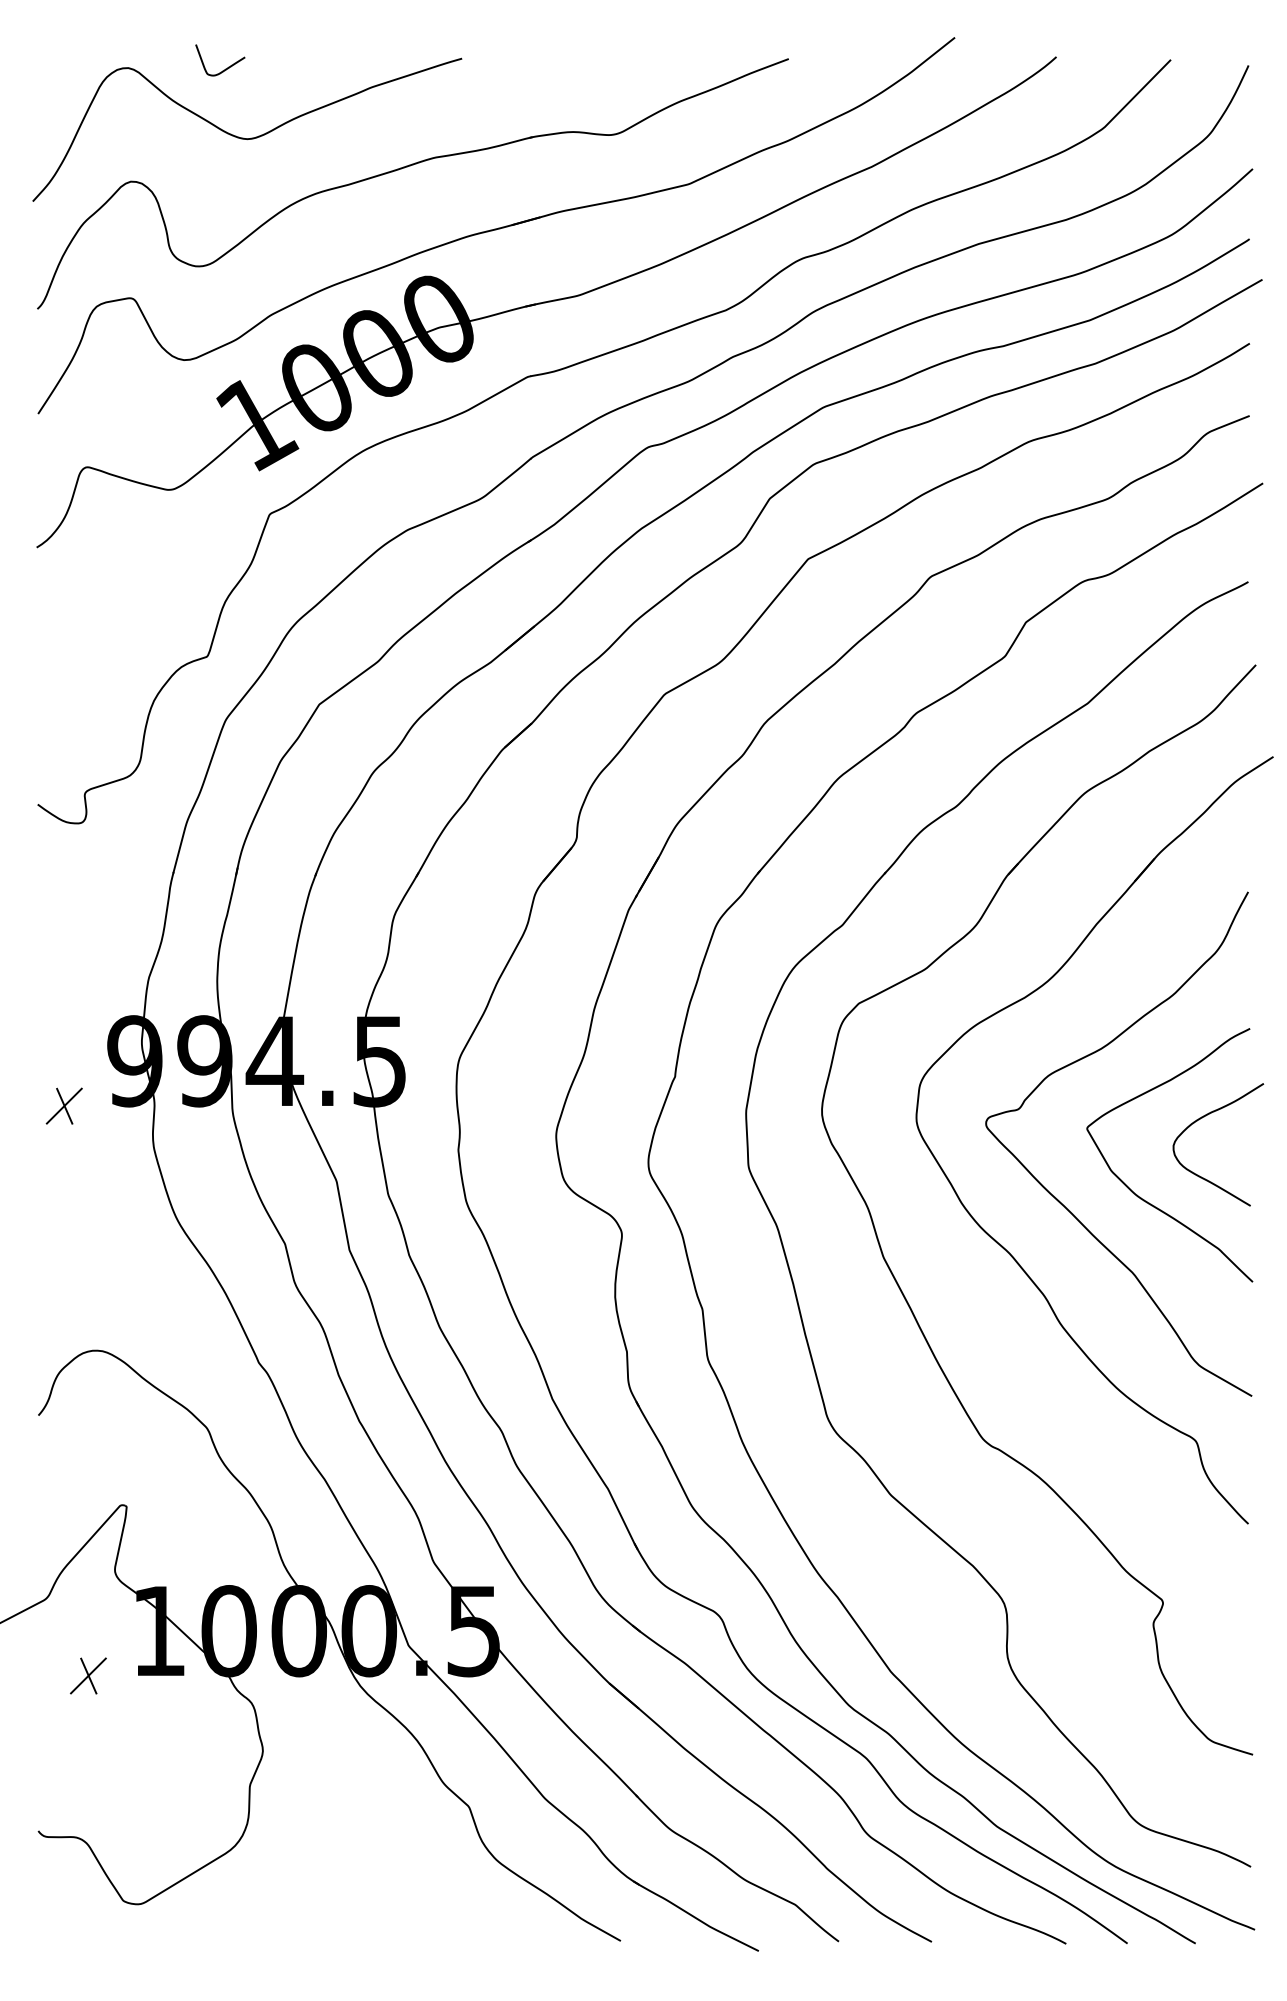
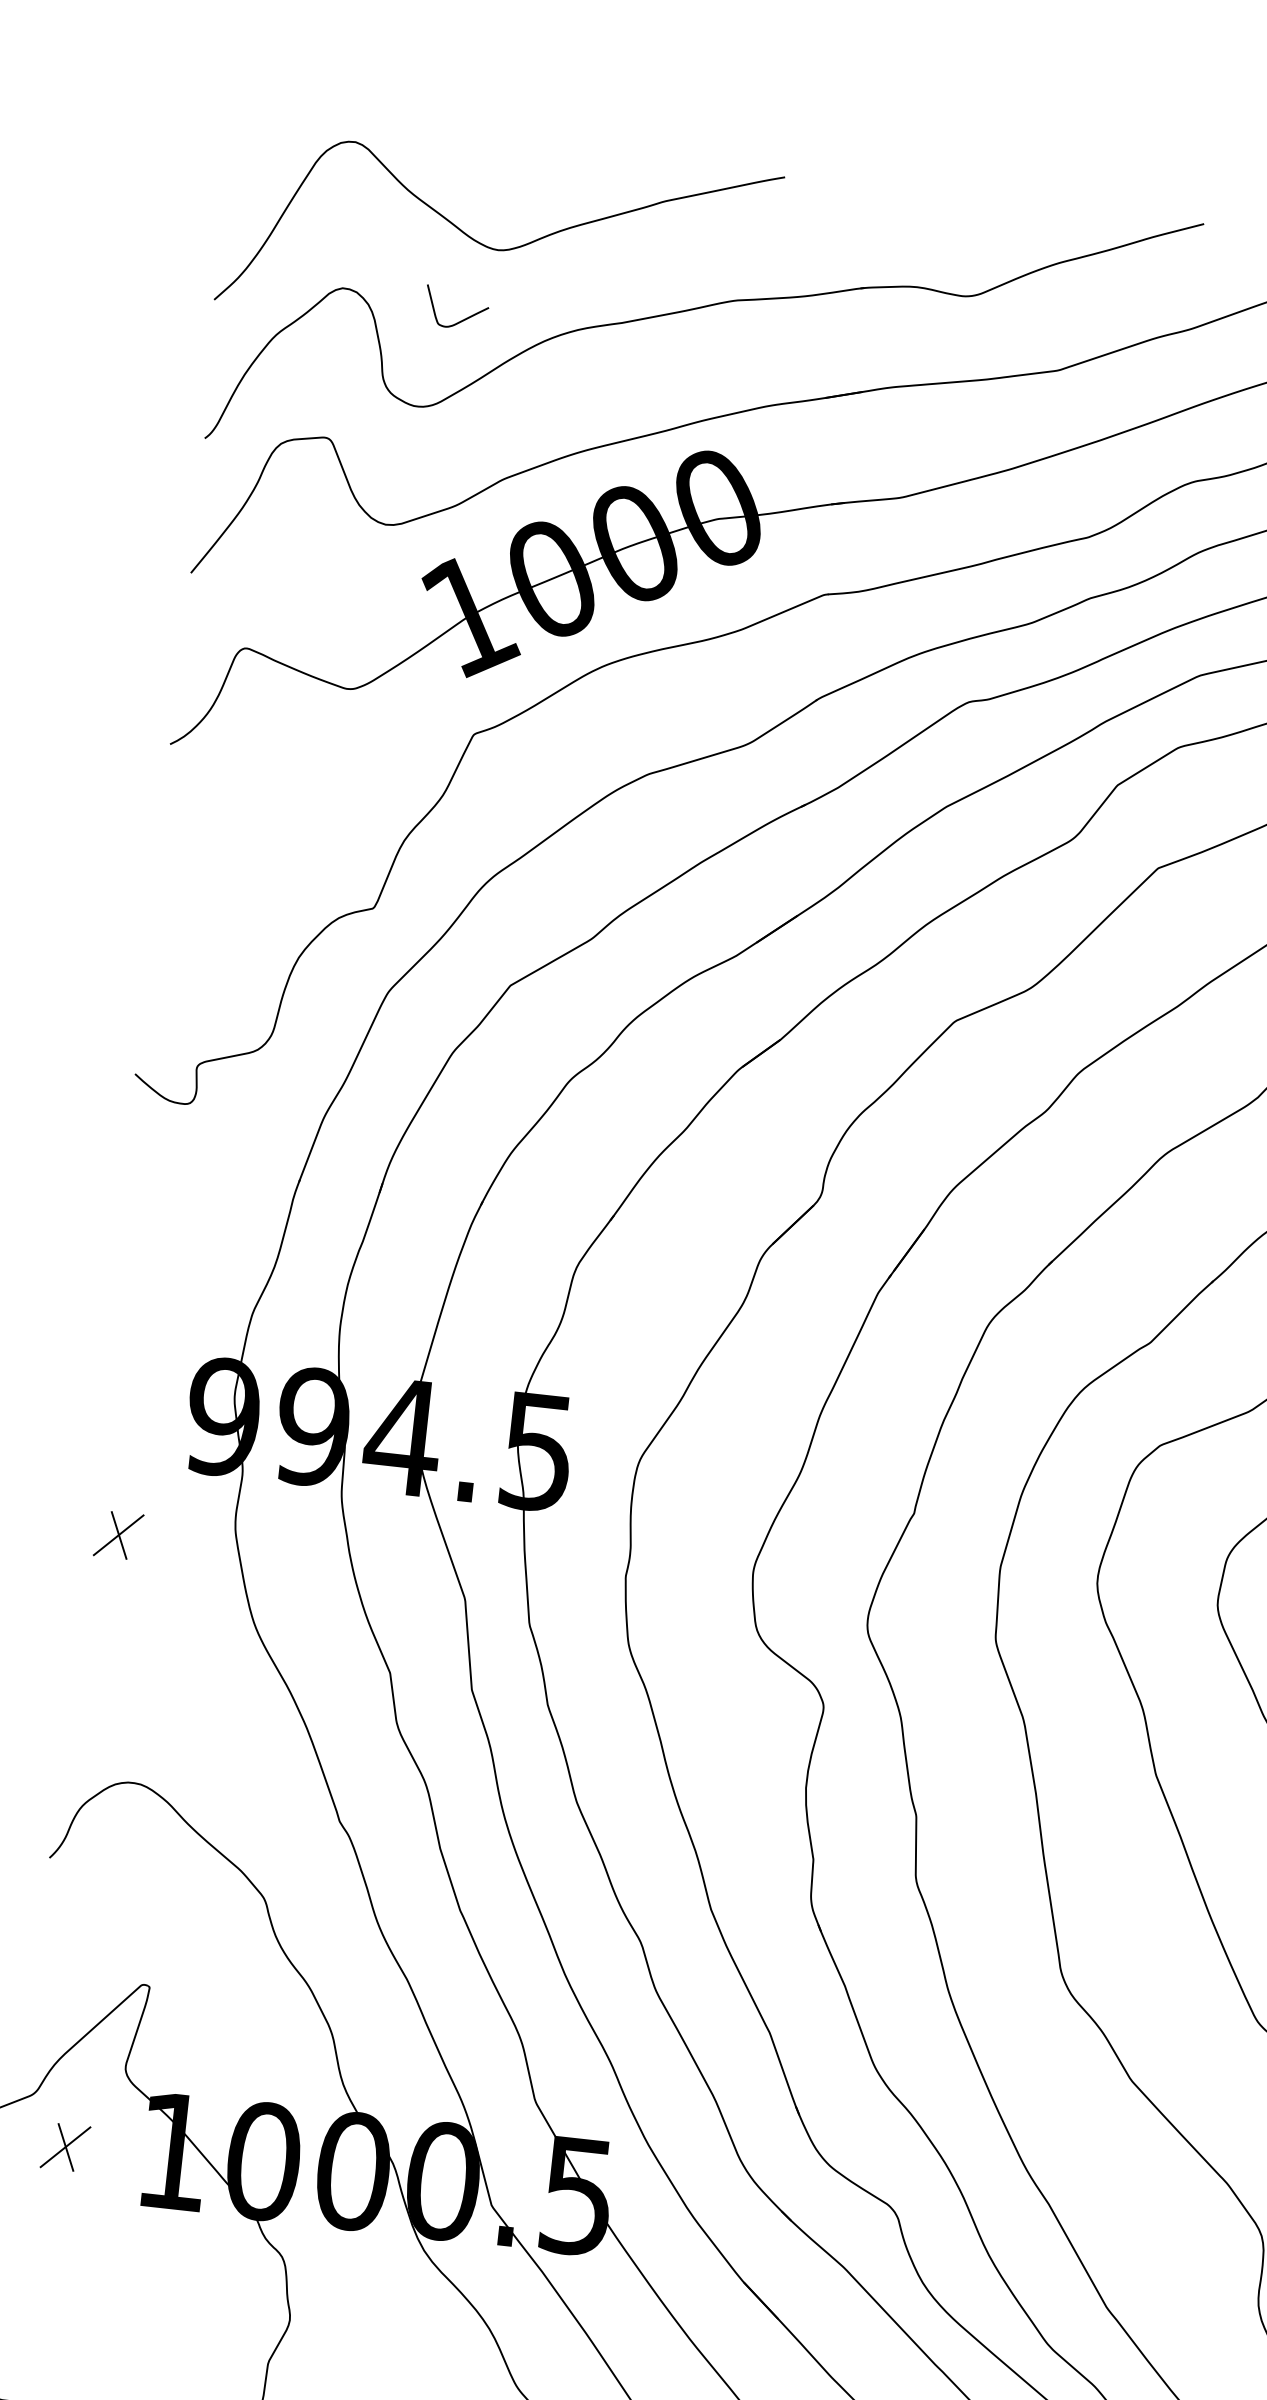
curve: (225, 68) -> (462, 319), moved
part: (63, 1105) -> (117, 1534), moved
part: (88, 1675) -> (65, 2146), moved

